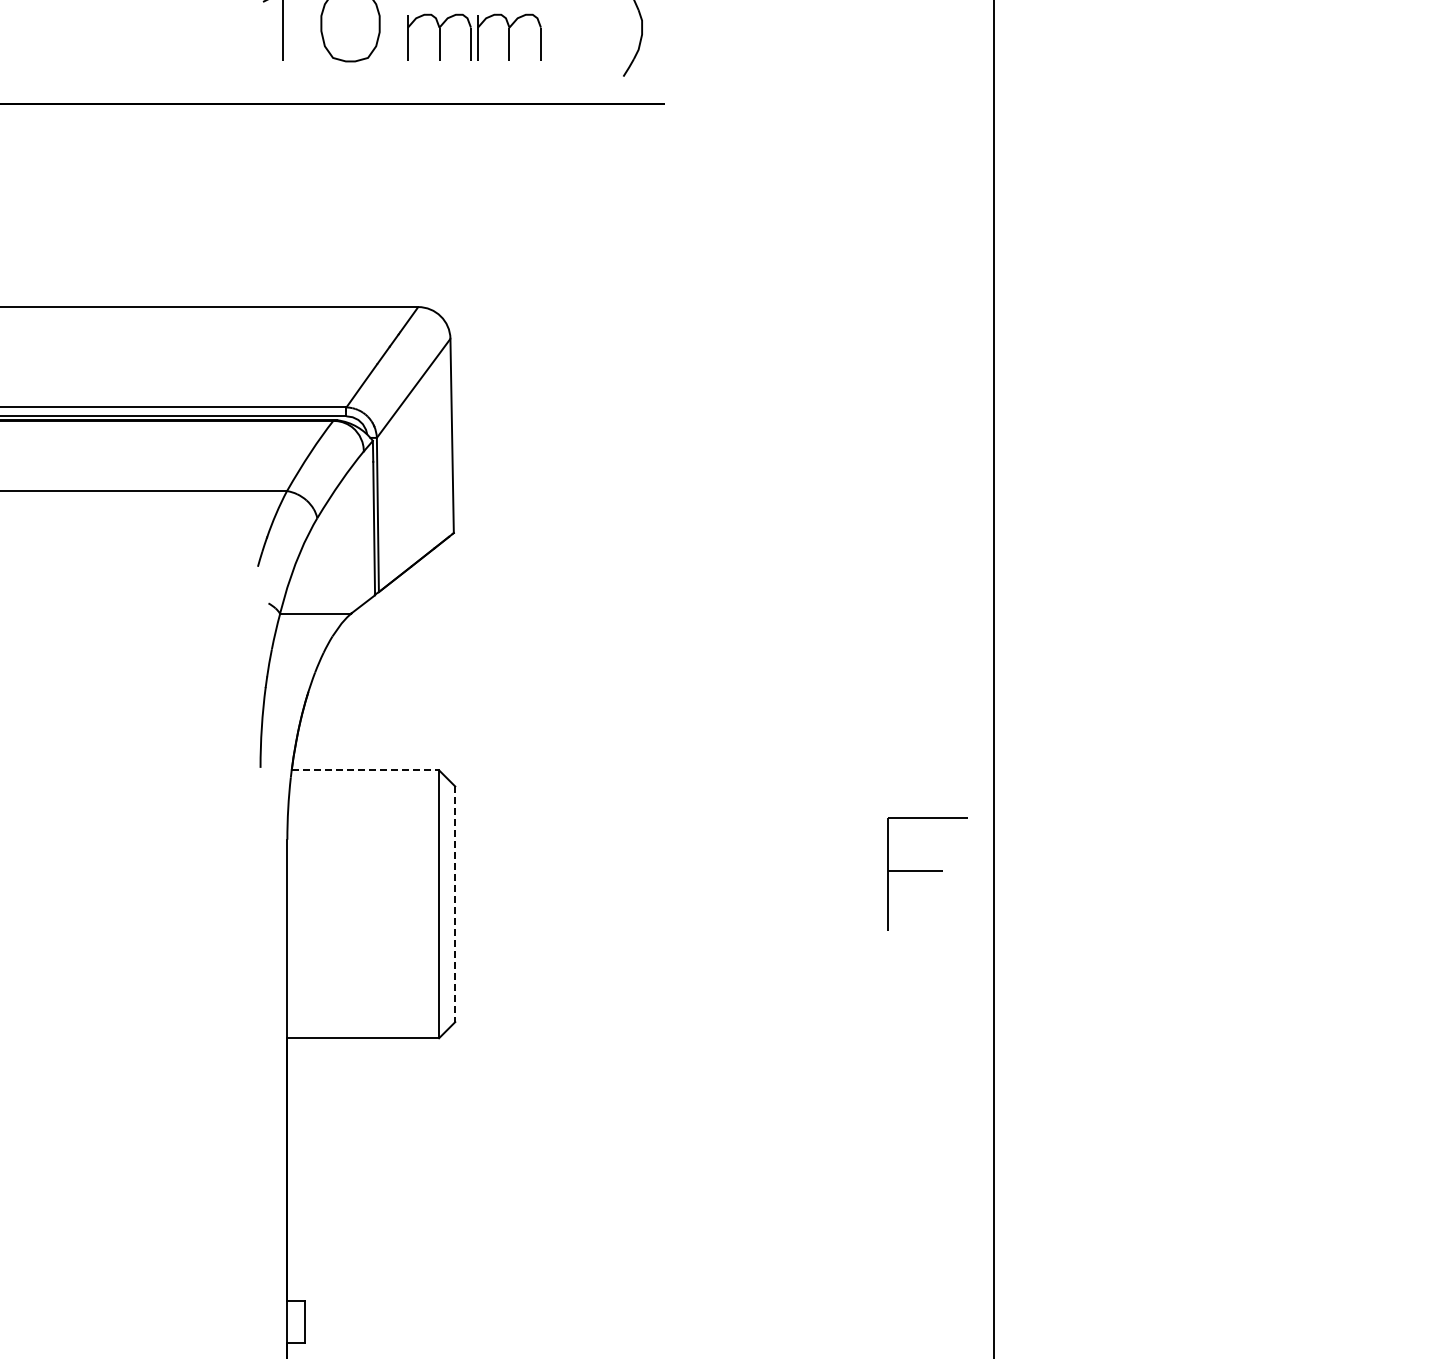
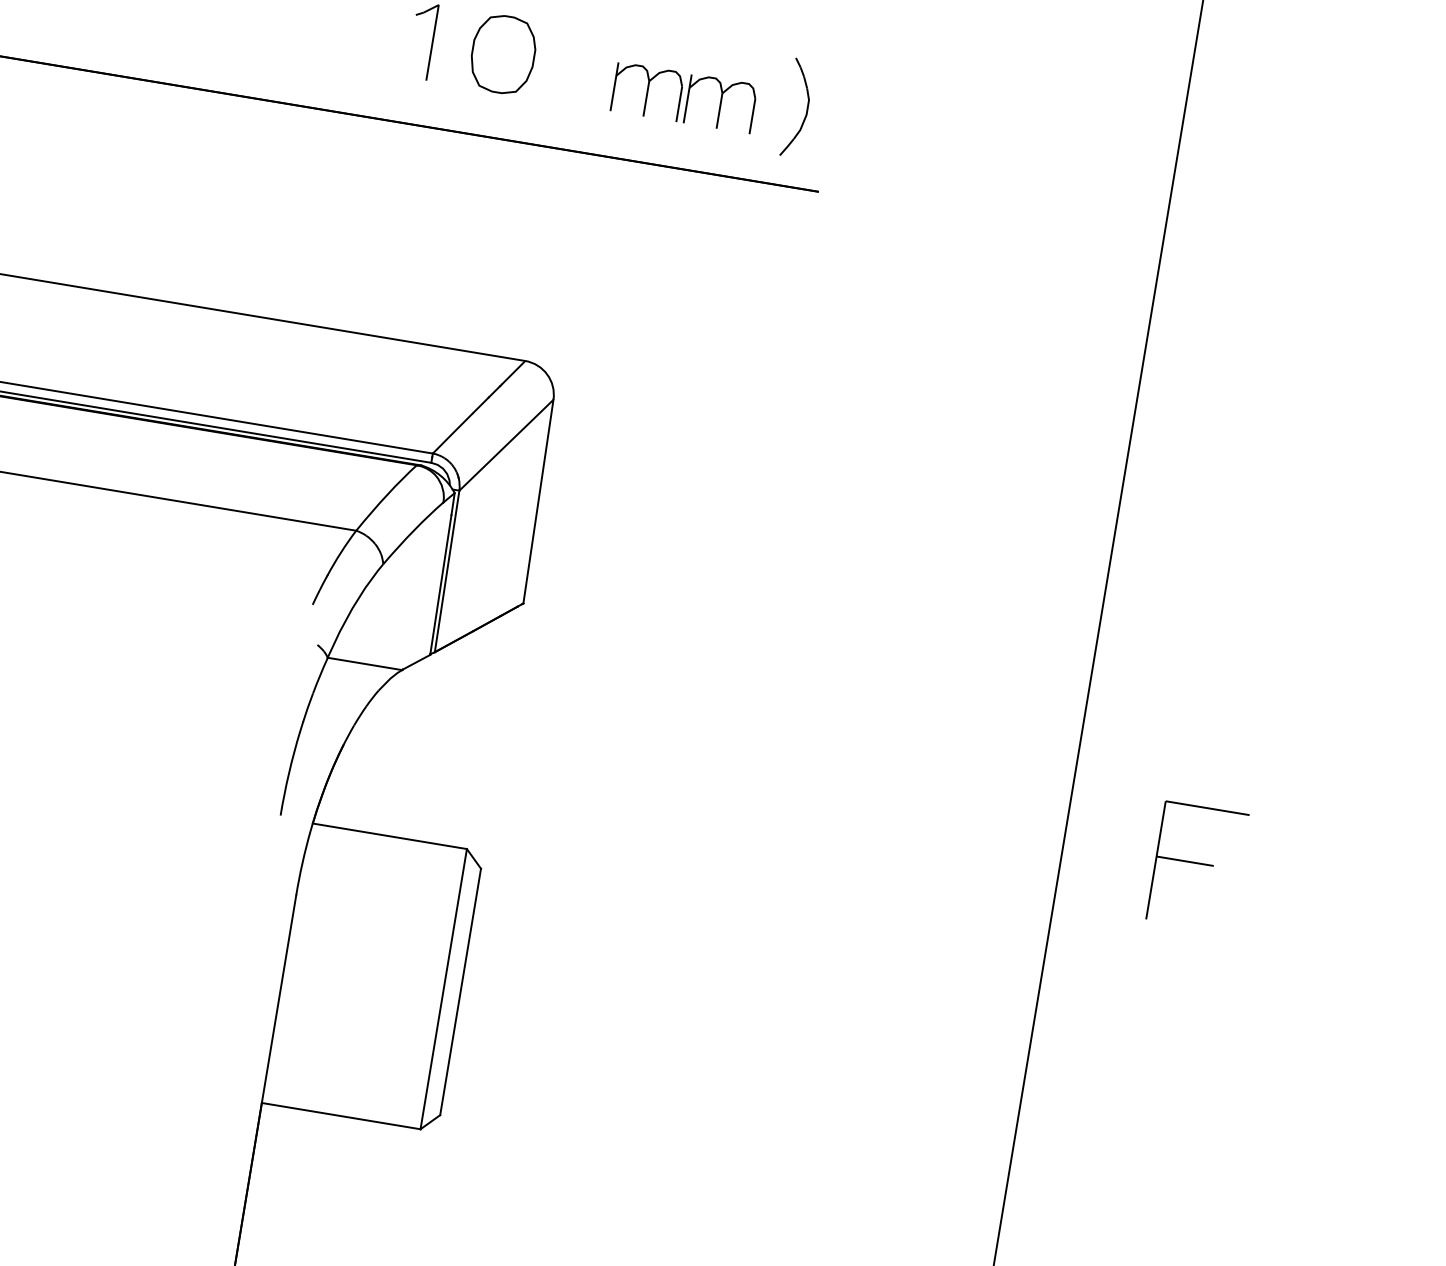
part: (474, 36) -> (684, 96), moved
line: (365, 770) -> (389, 836), dashed -> solid
part: (927, 873) -> (1197, 865), moved
line: (455, 904) -> (460, 992), dashed -> solid

